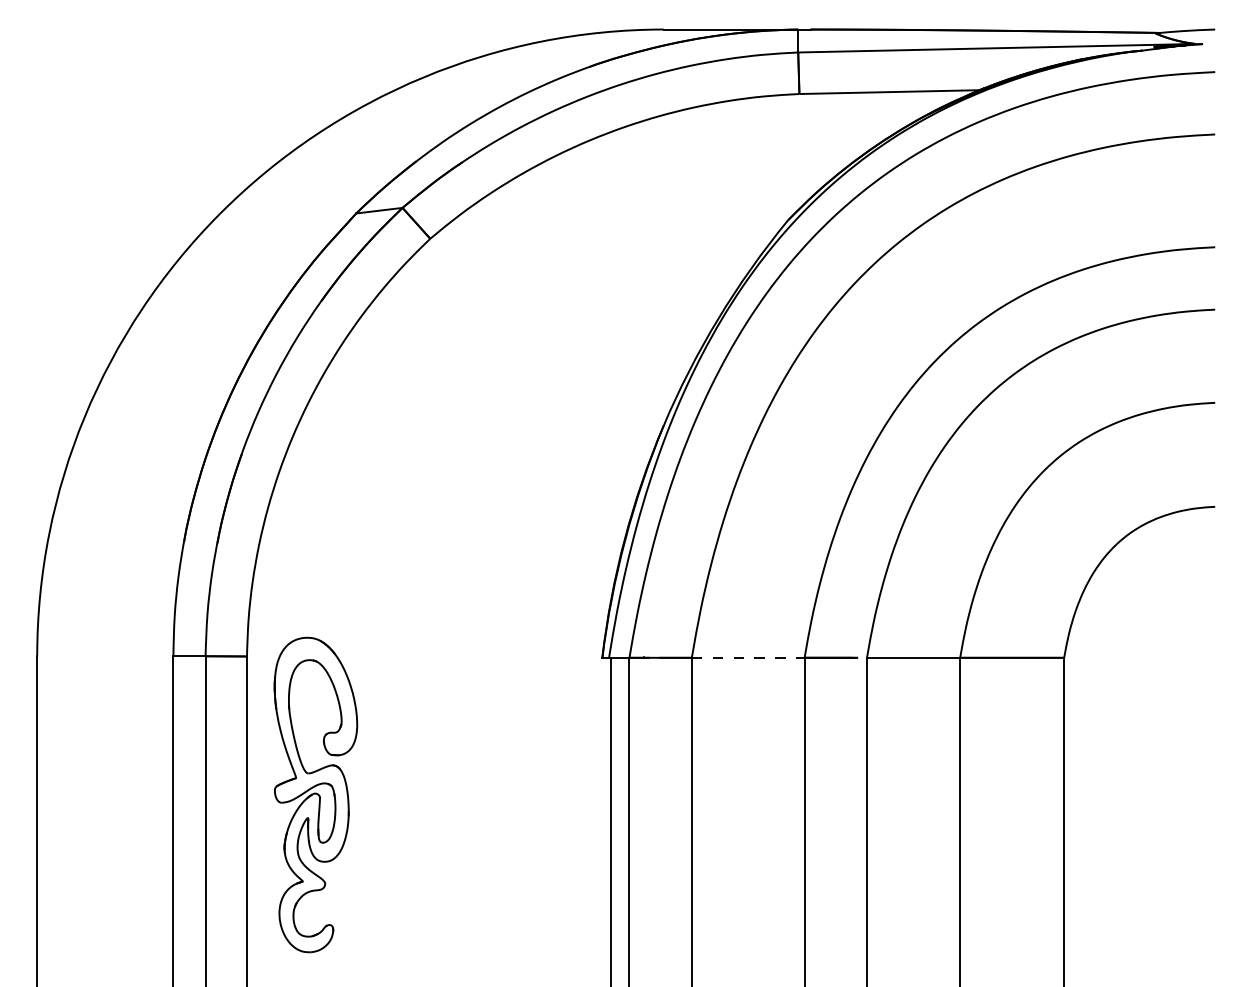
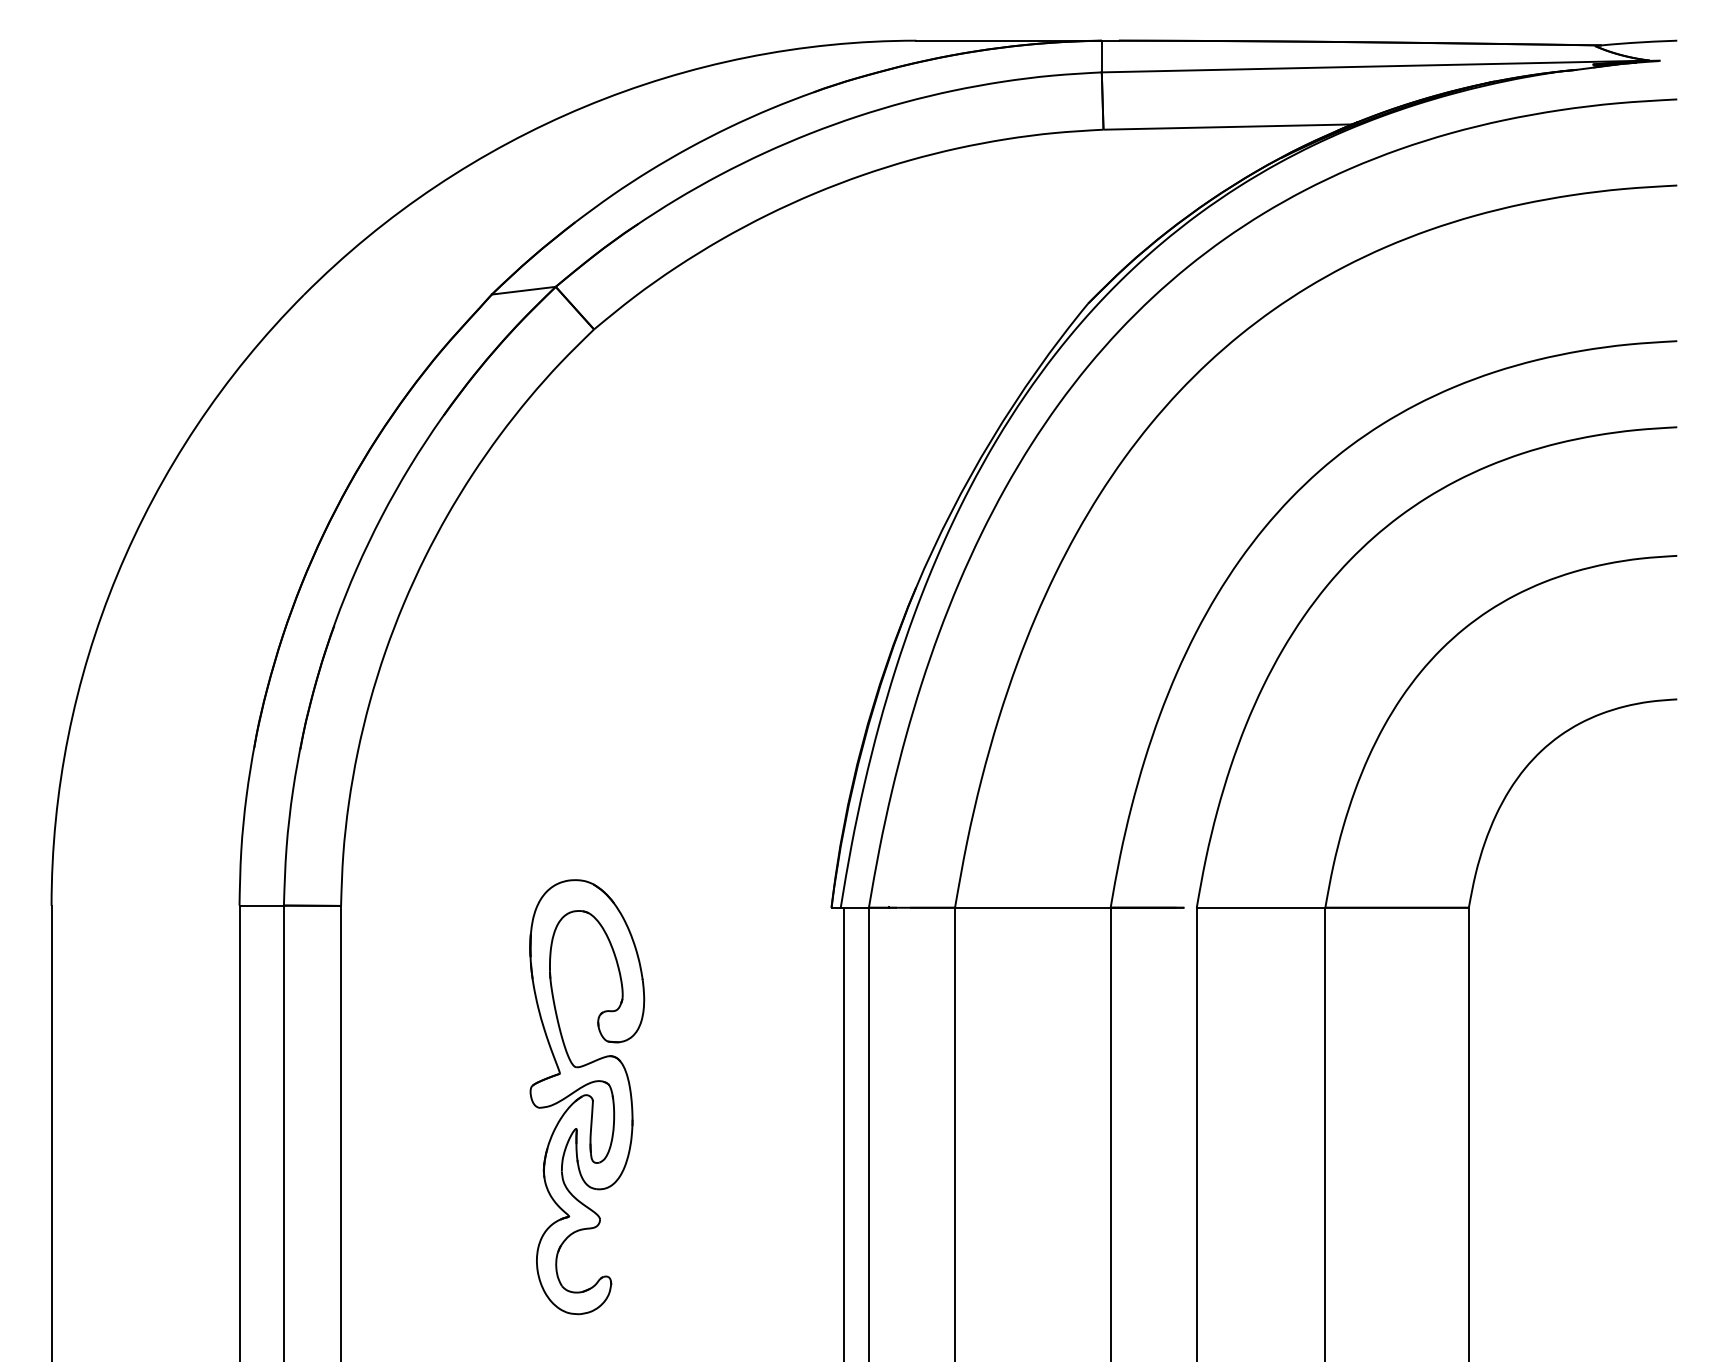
line: (747, 657) -> (1032, 907), dashed -> solid
part: (316, 795) -> (587, 1097), moved

